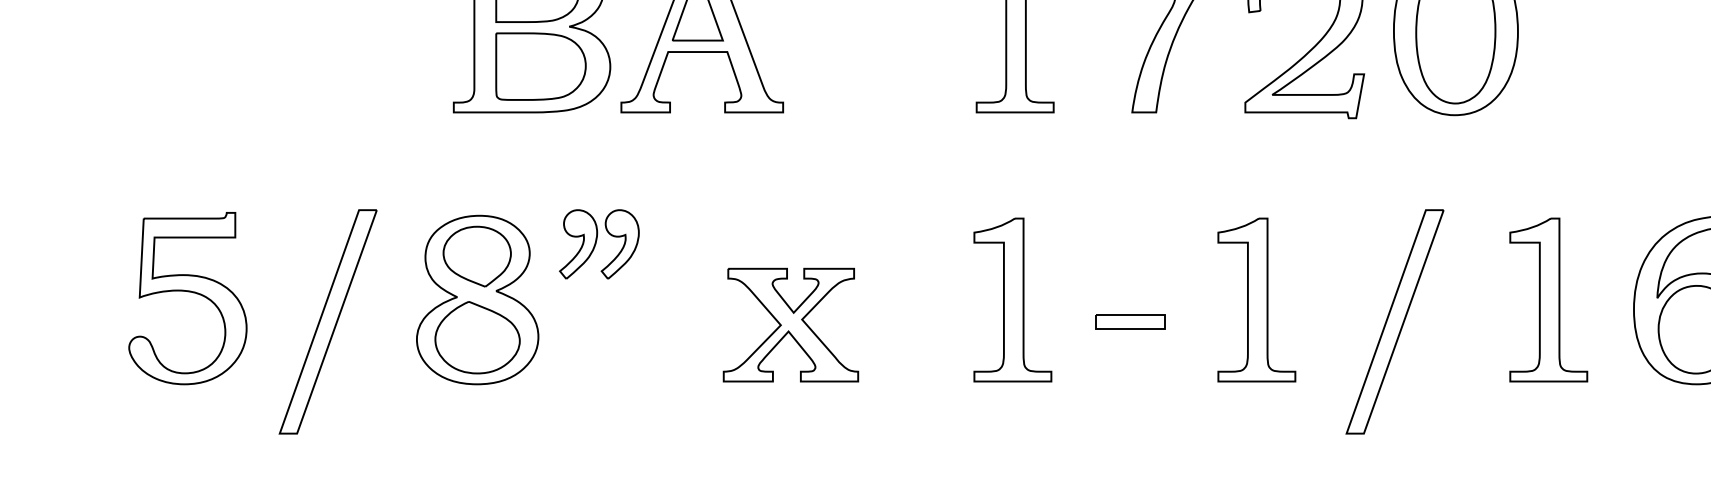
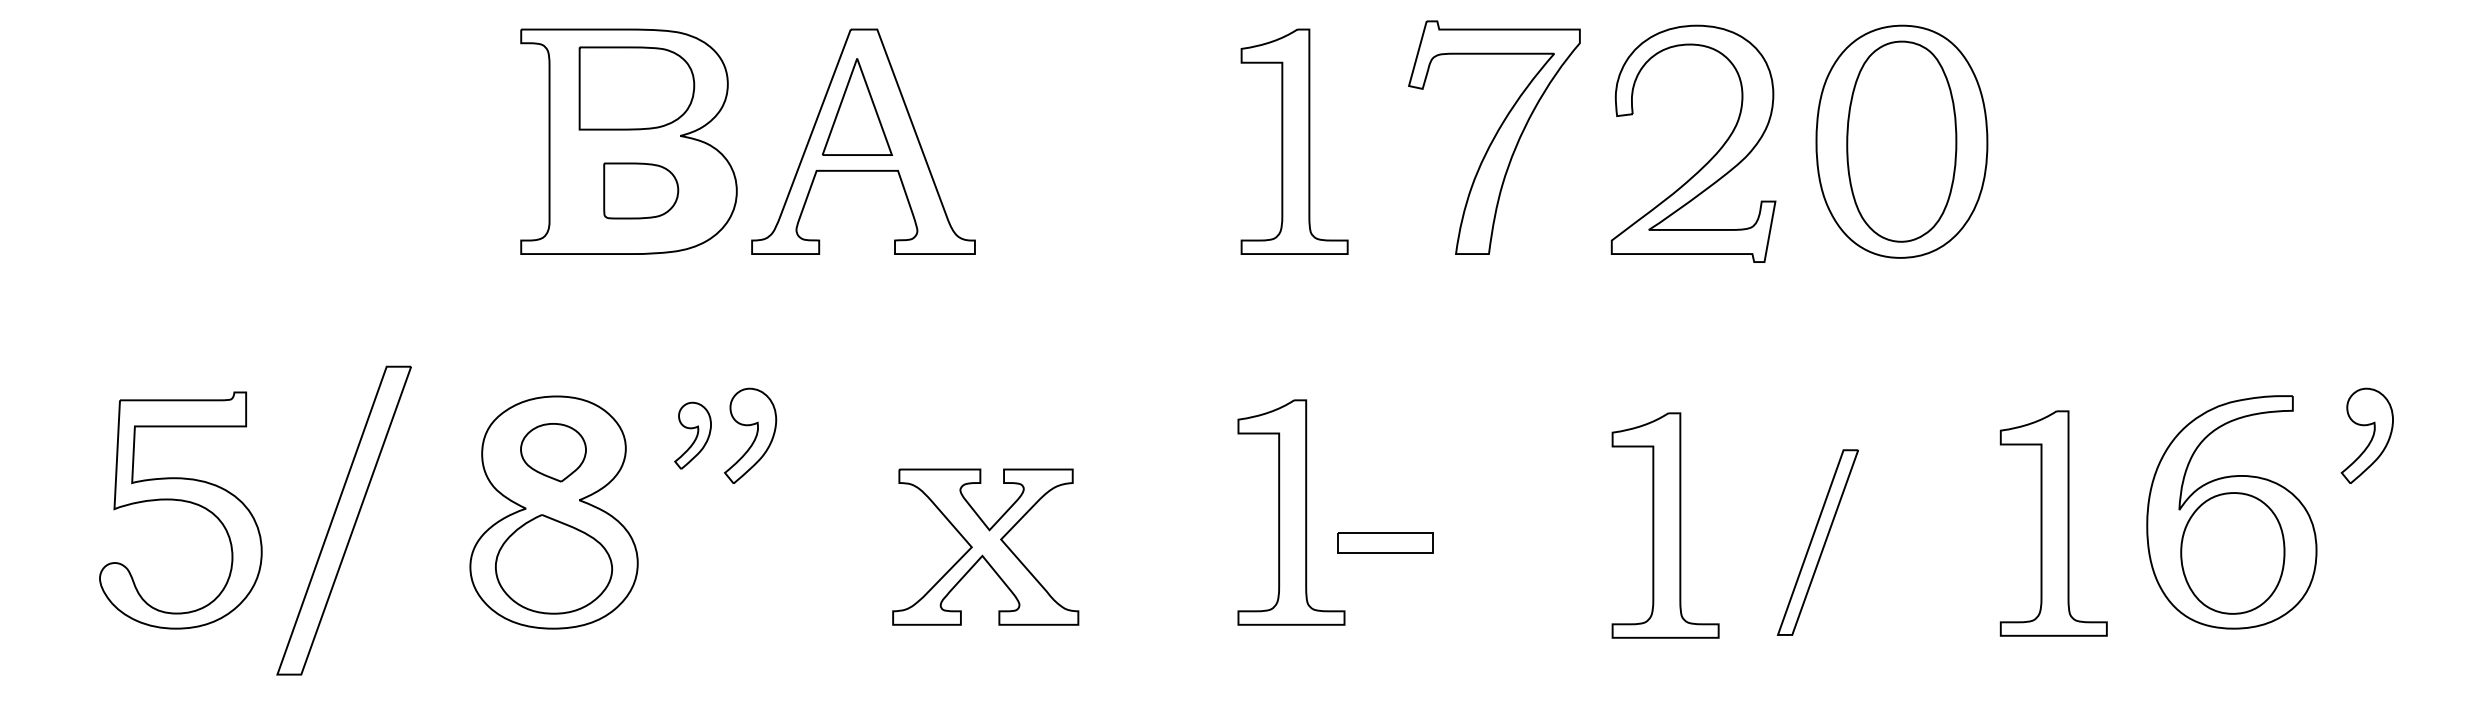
part: (540, 66) -> (640, 190), size x0.6
part: (578, 244) -> (692, 435), size x0.7
part: (477, 256) -> (553, 452), size x0.7
part: (187, 292) -> (180, 501), moved
part: (1256, 300) -> (1665, 525), moved
part: (1548, 300) -> (2053, 523), moved
part: (327, 321) -> (343, 520), moved
part: (1130, 321) -> (1385, 542), moved
part: (1394, 321) -> (1817, 542), size x0.6

